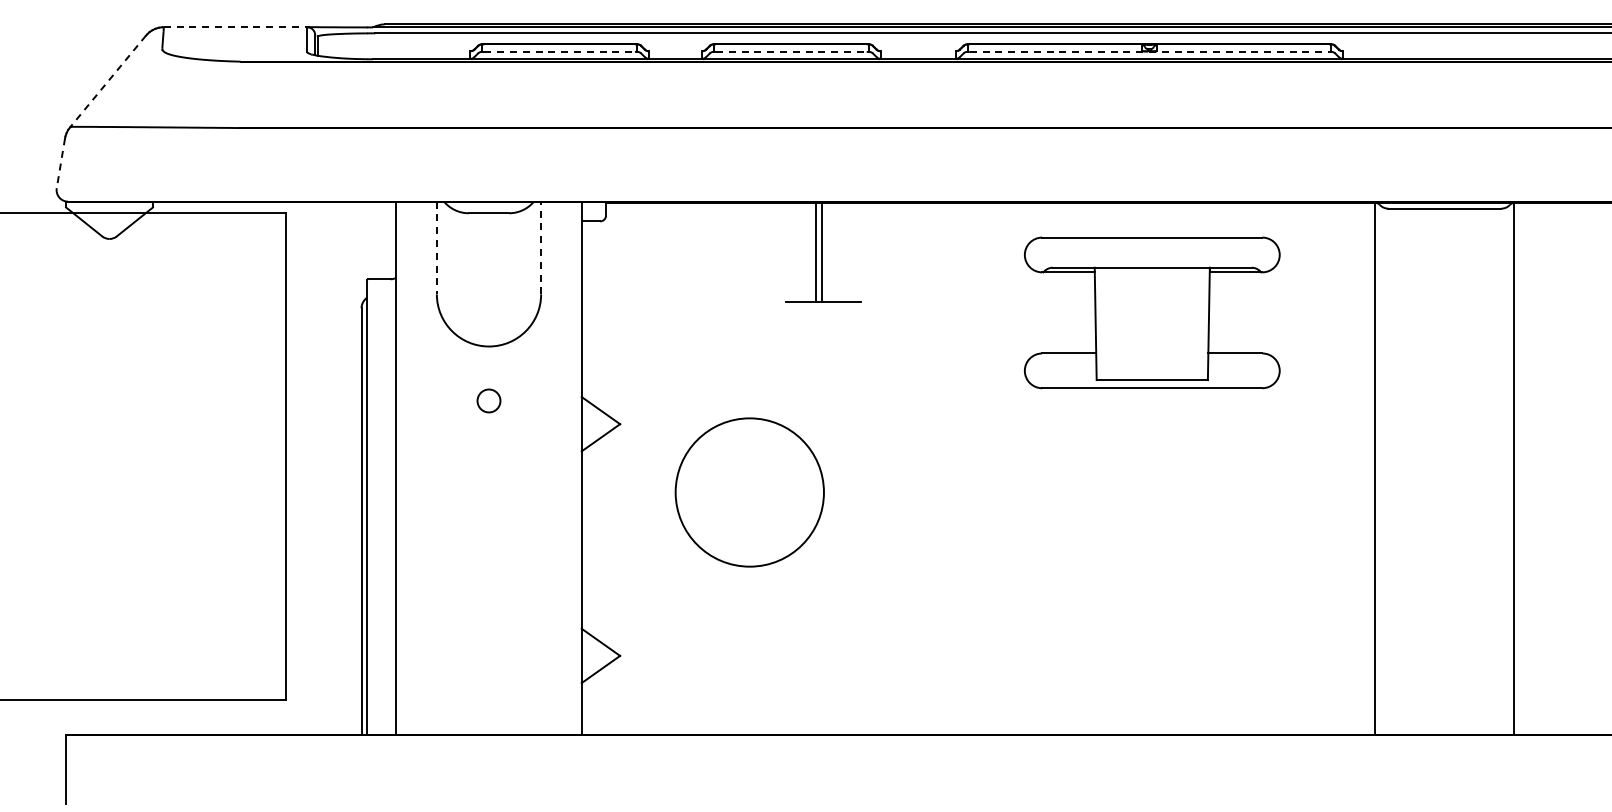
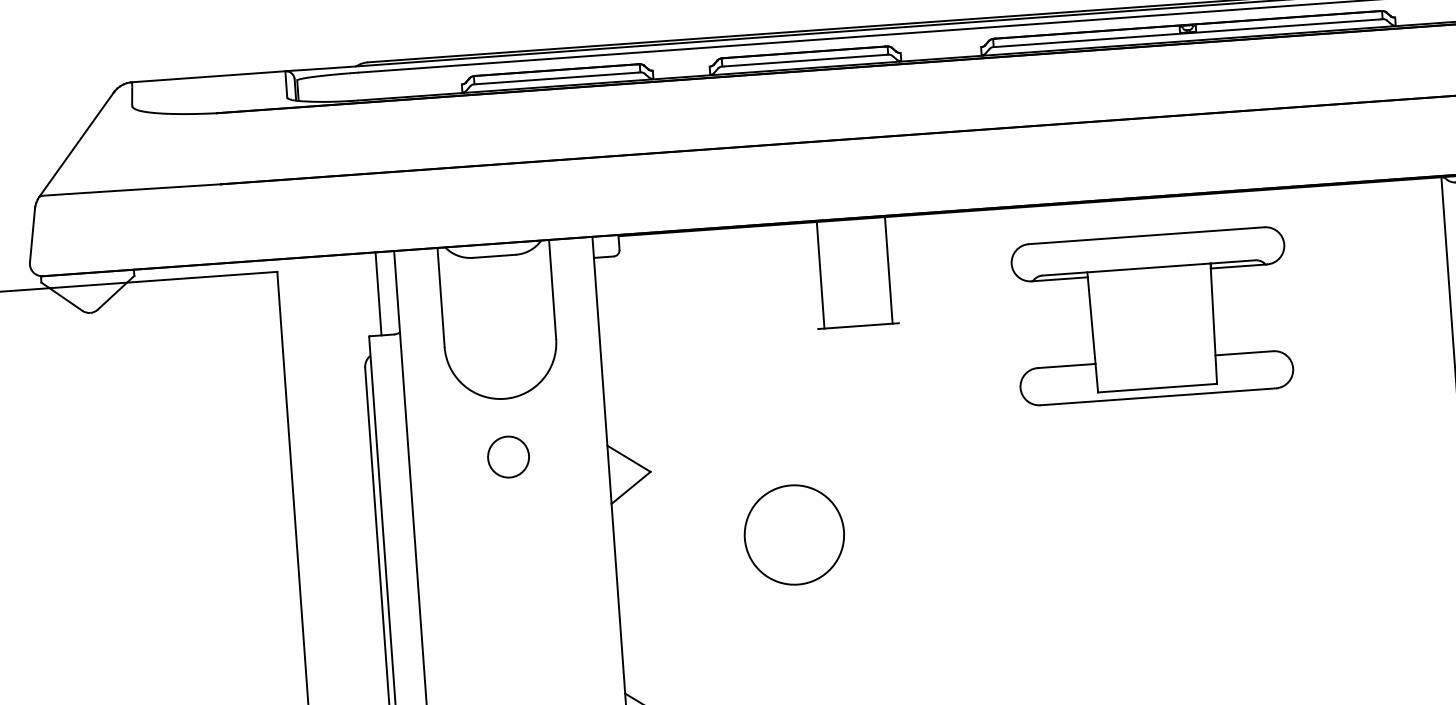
line: (237, 27) -> (210, 76), dashed -> solid
line: (560, 51) -> (558, 77), dashed -> solid
line: (791, 51) -> (805, 60), dashed -> solid
line: (1149, 51) -> (1188, 32), dashed -> solid
line: (108, 81) -> (77, 144), dashed -> solid
line: (60, 163) -> (32, 235), dashed -> solid
line: (378, 240) -> (378, 293), added
line: (541, 247) -> (552, 288), dashed -> solid
line: (436, 248) -> (440, 298), dashed -> solid
line: (816, 252) -> (820, 275), moved
line: (822, 252) -> (889, 270), moved
part: (1152, 312) -> (1152, 315), moved
circle: (488, 400) -> (508, 456), size x1.67
circle: (749, 492) -> (794, 535), size x0.62

